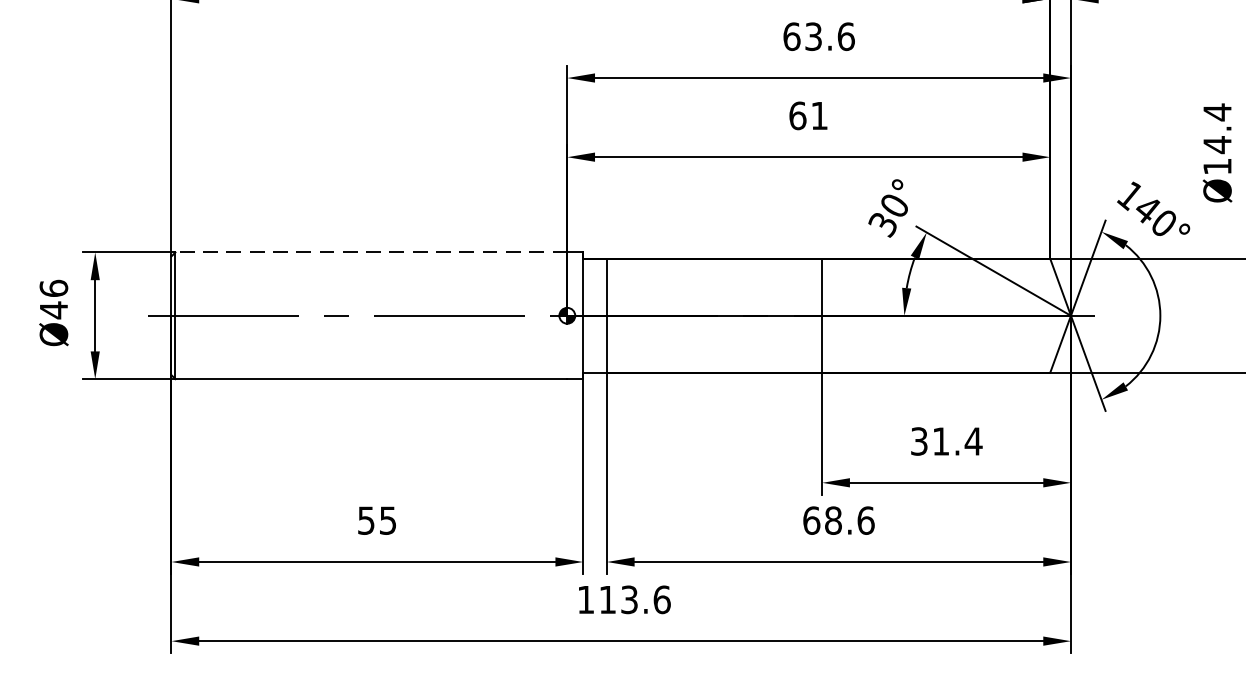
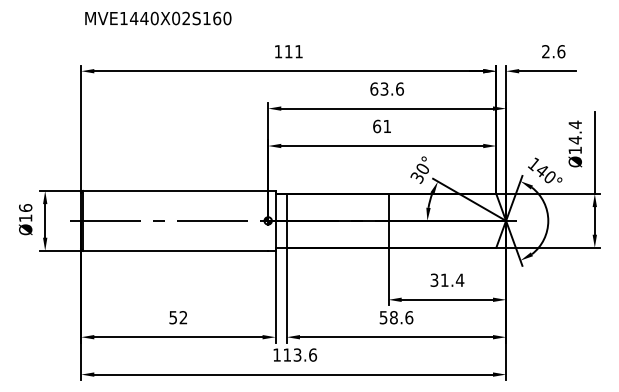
line: (371, 253) -> (175, 191), dashed -> solid
text: (53, 310) -> (25, 218), Ø46 -> Ø16
text: (388, 520) -> (183, 317), 55 -> 52
text: (811, 520) -> (383, 317), 68.6 -> 58.6

